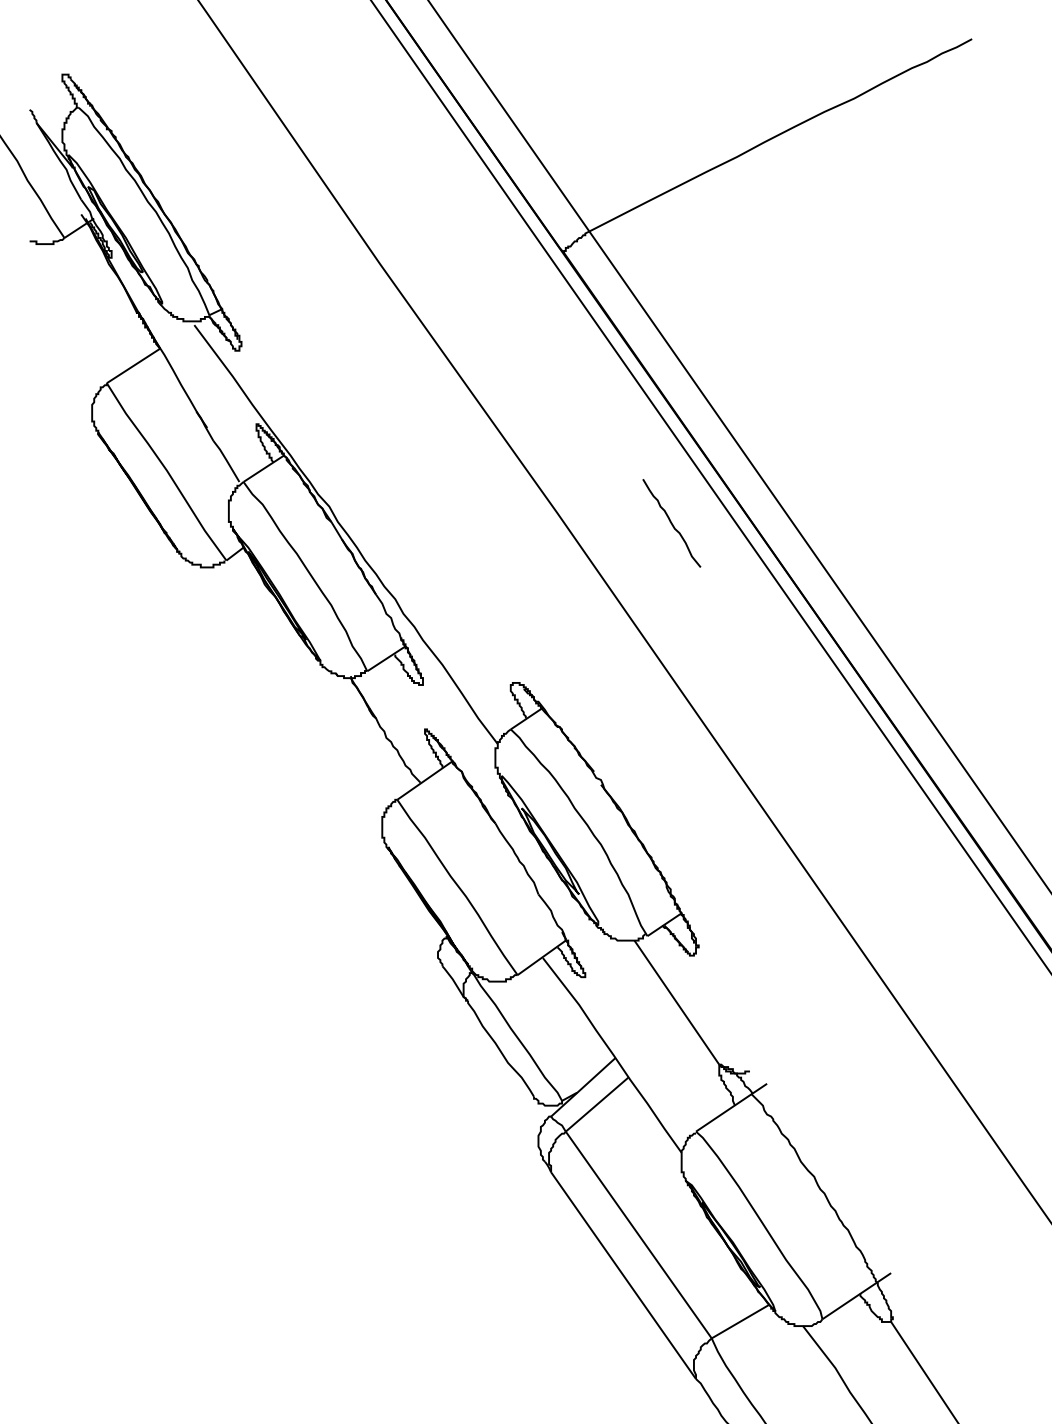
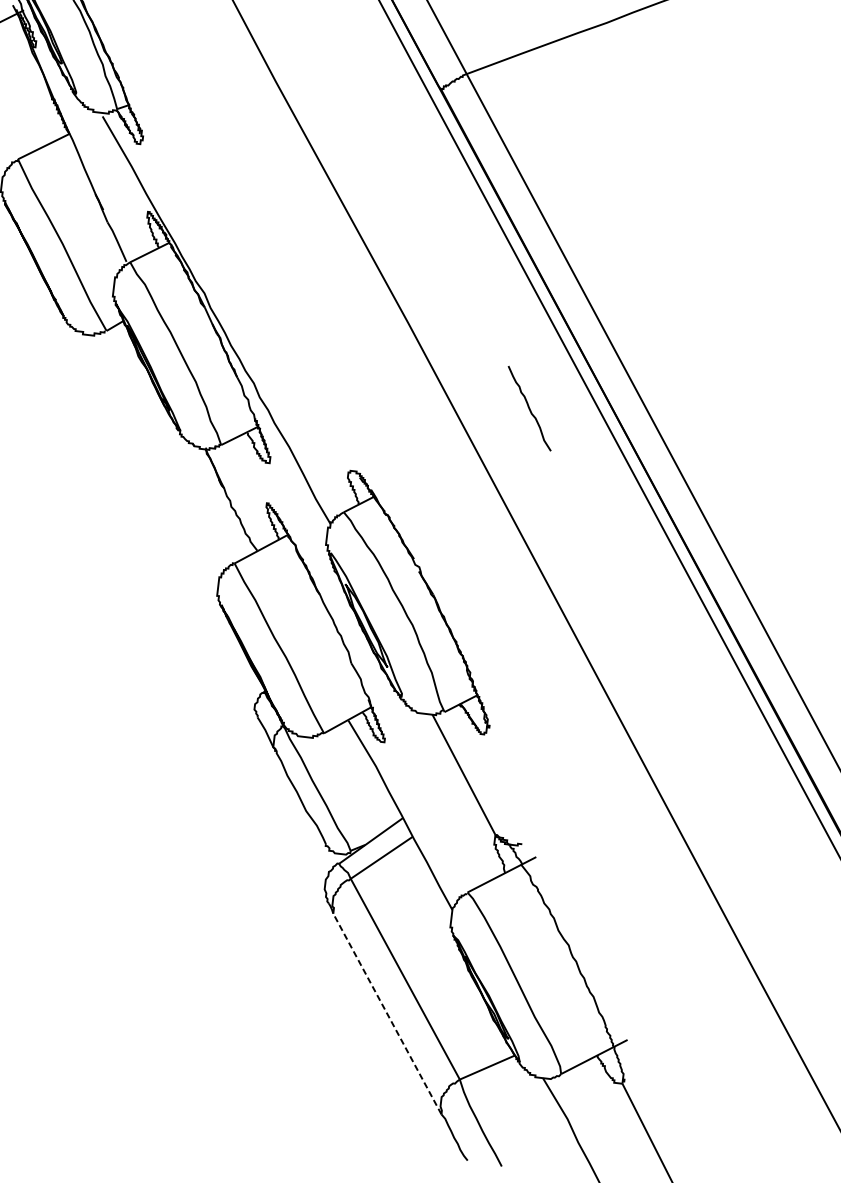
curve: (671, 523) -> (529, 408), moved
line: (623, 1275) -> (387, 1013), solid -> dashed

